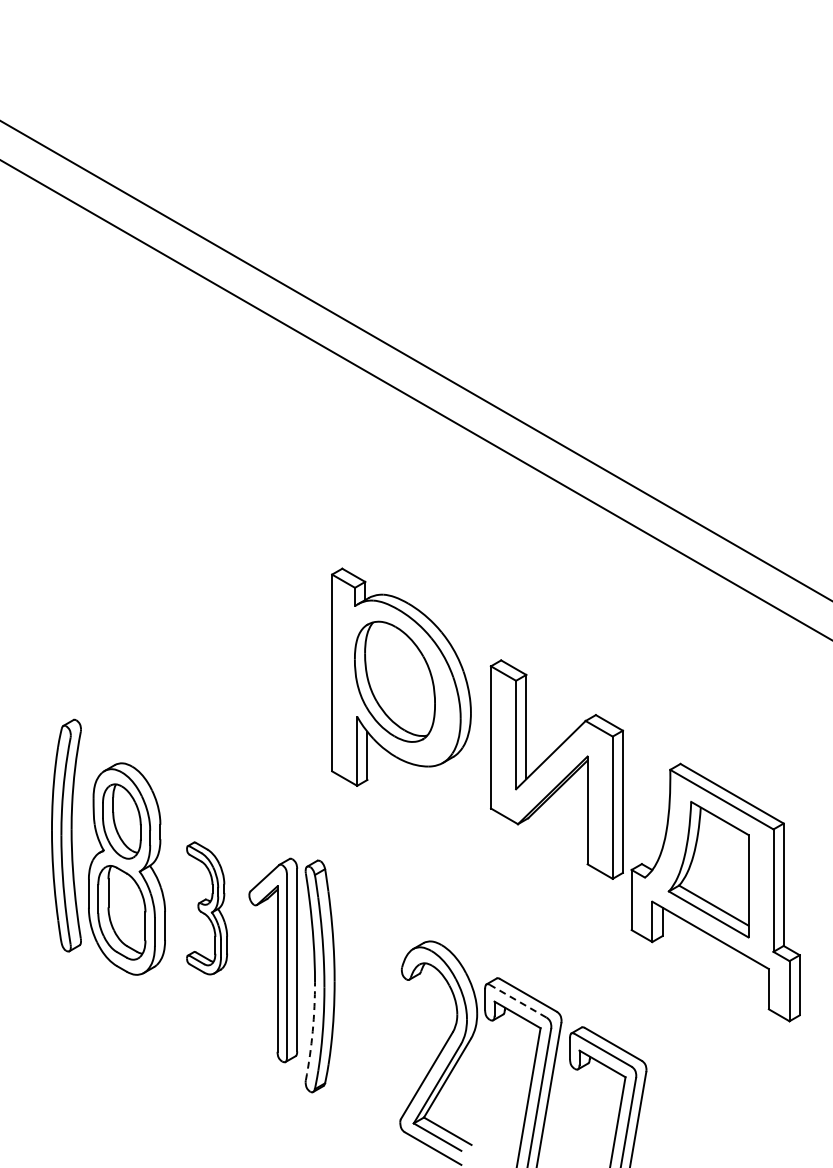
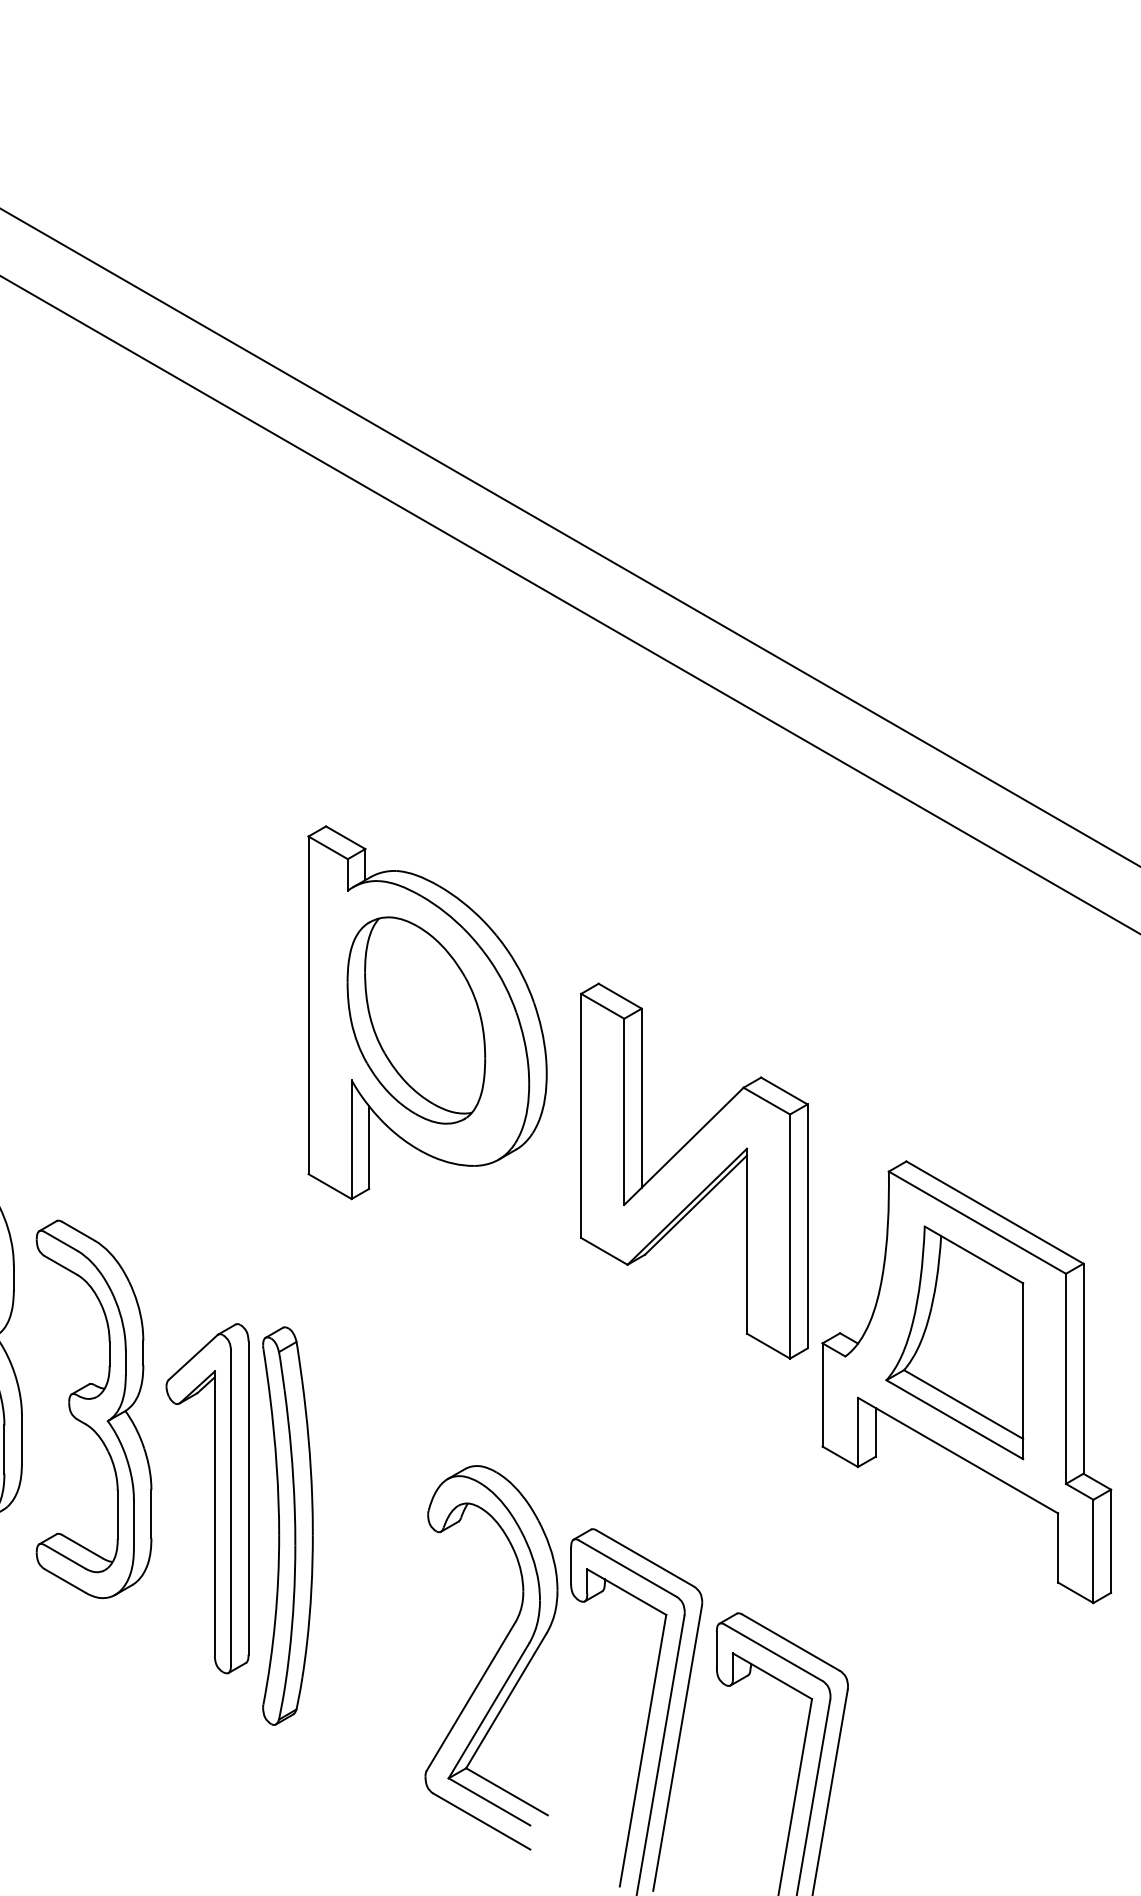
part: (206, 908) -> (92, 1409), size x1.67
line: (518, 1001) -> (628, 1569), dashed -> solid
arc: (312, 1031) -> (274, 1620), dashed -> solid

